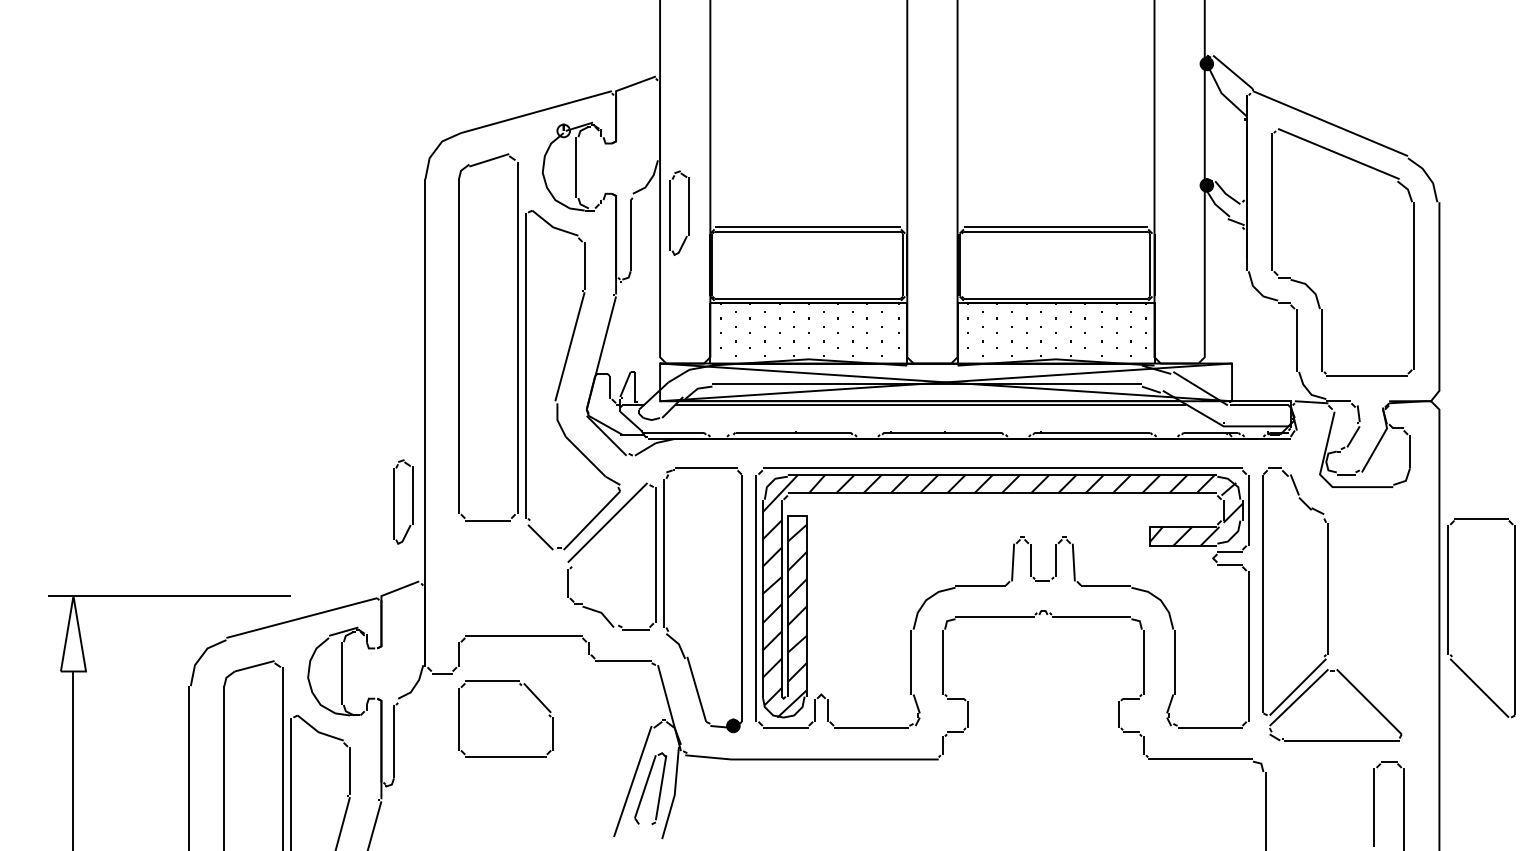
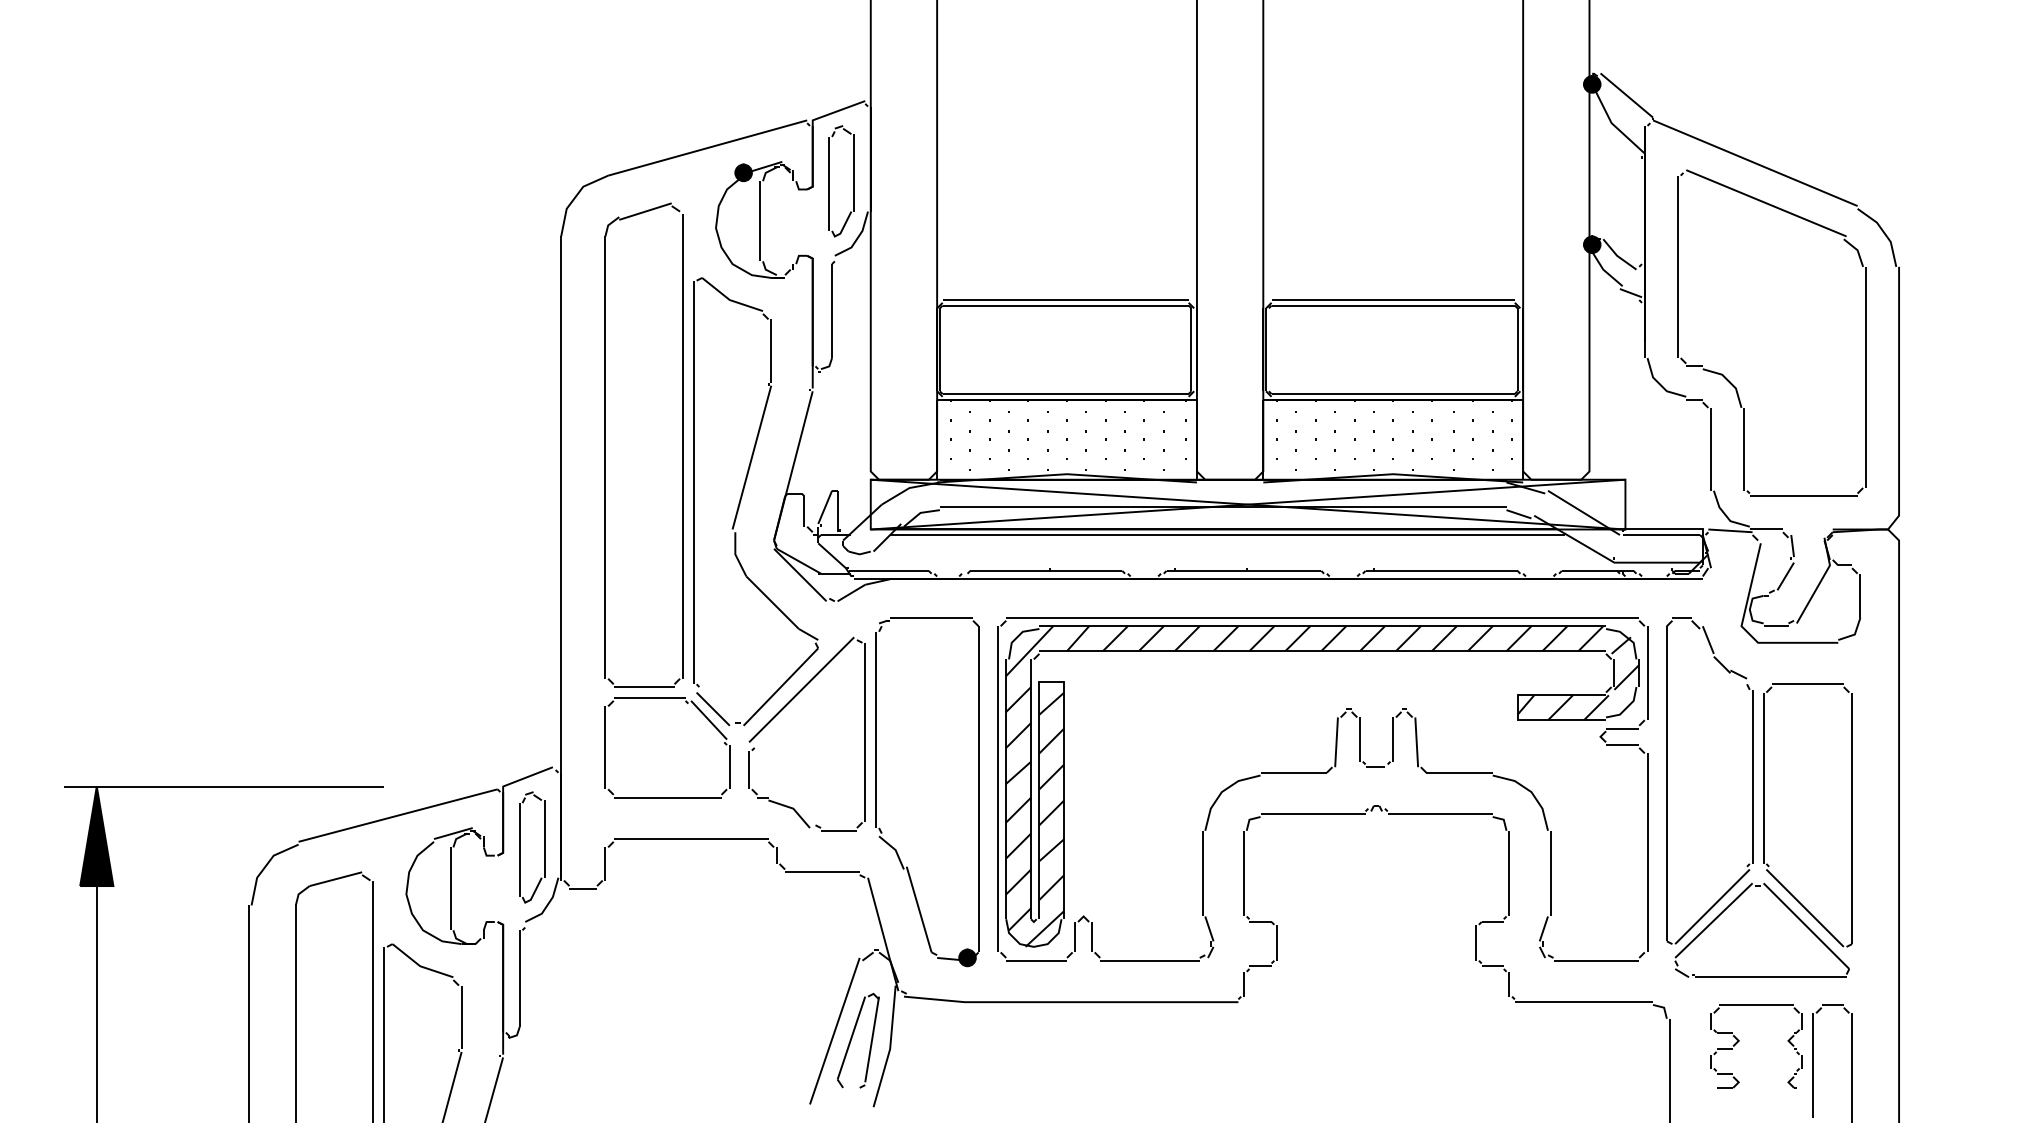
fill: (563, 130) -> (743, 172), added
part: (670, 213) -> (829, 181), moved
part: (394, 502) -> (520, 847), moved
part: (1448, 618) -> (1764, 815), moved
fill: (73, 633) -> (96, 836), added
part: (520, 685) -> (686, 703), moved
part: (1318, 789) -> (1739, 1041), added

